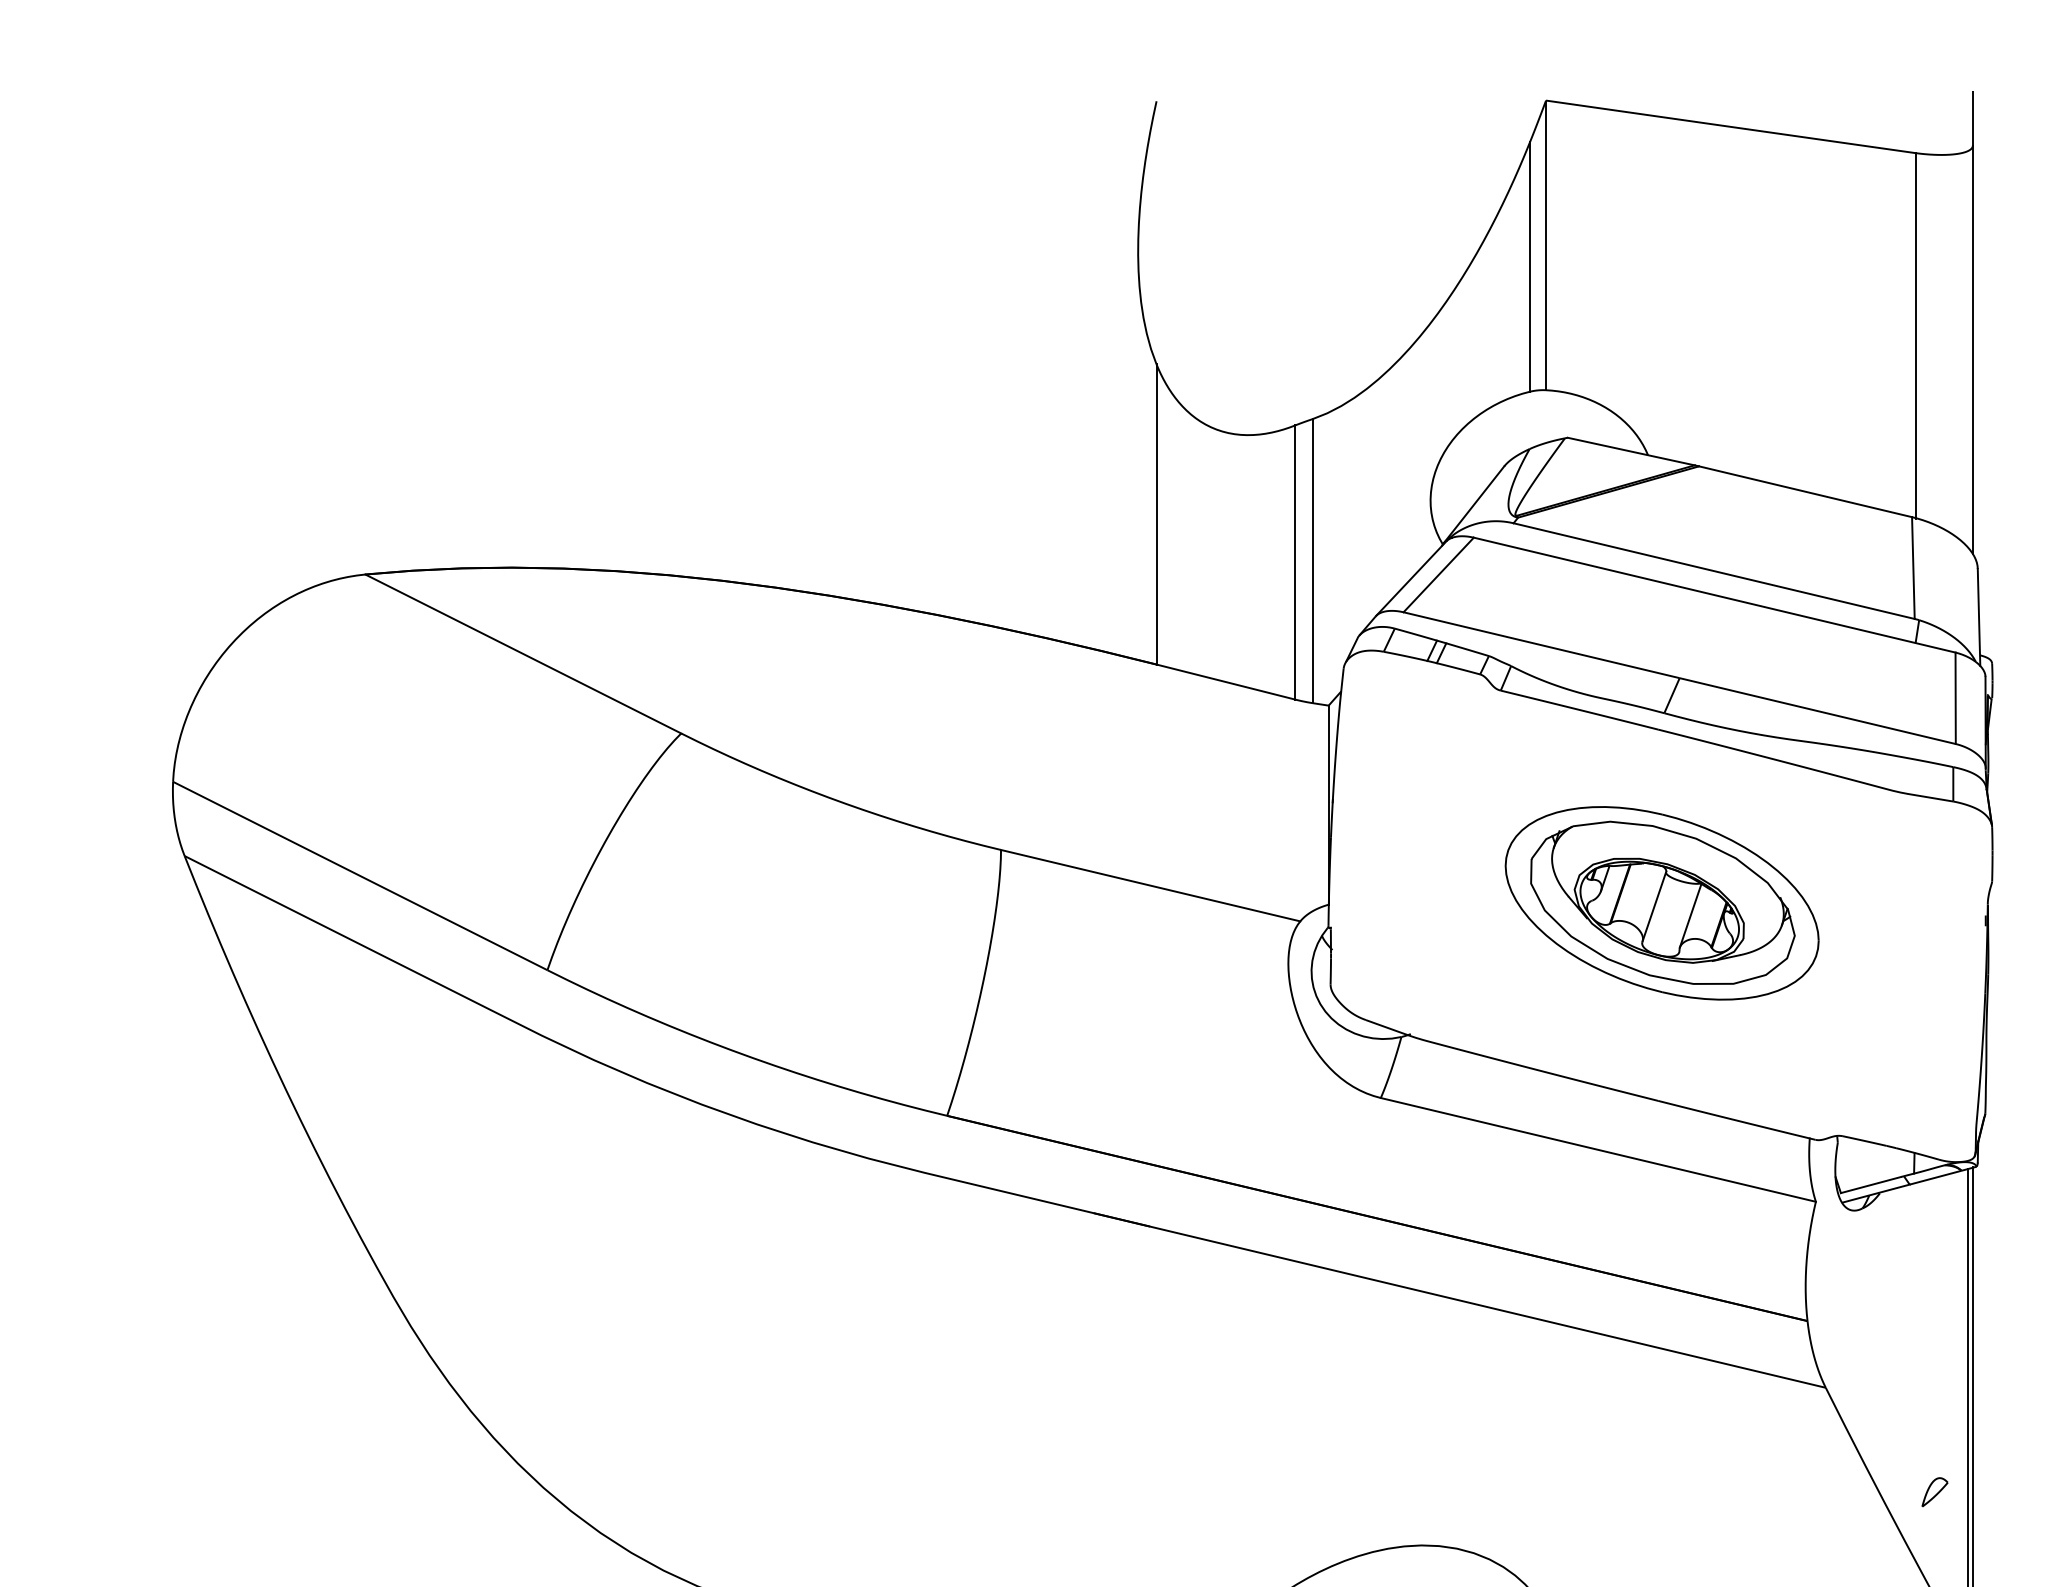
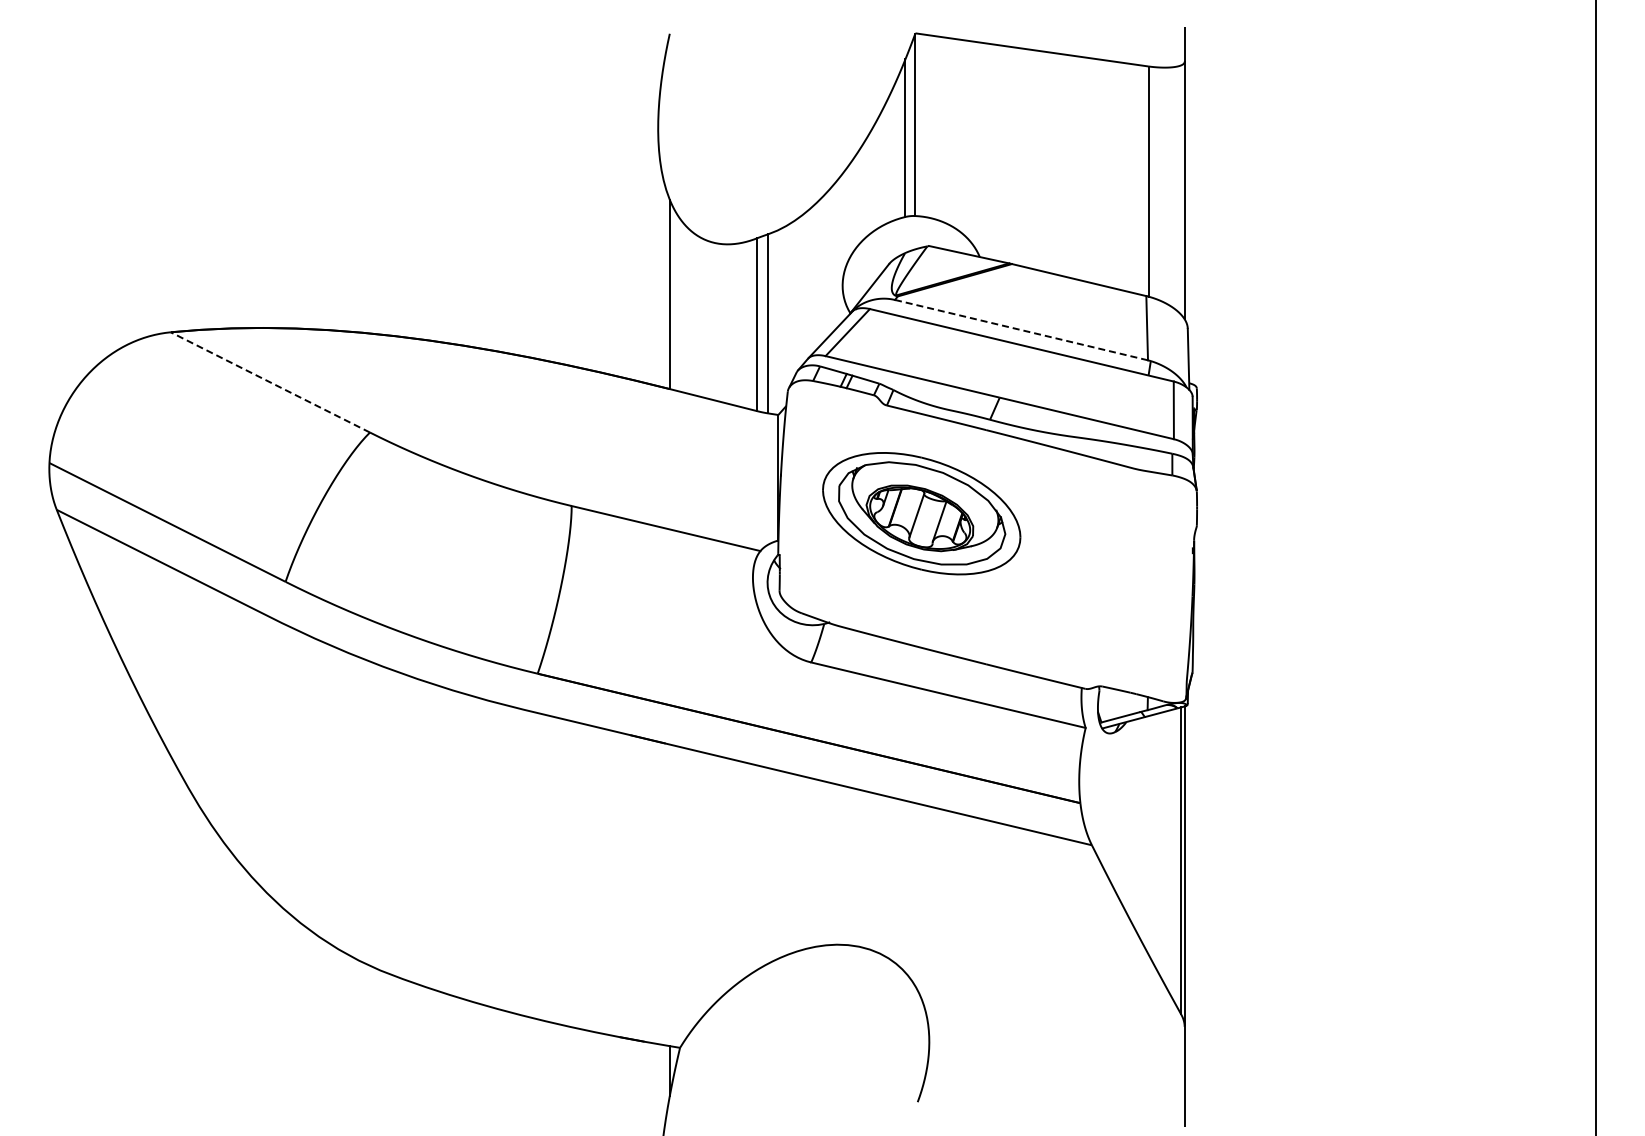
line: (1715, 571) -> (1022, 330), solid -> dashed
line: (523, 654) -> (270, 382), solid -> dashed
part: (1661, 903) -> (921, 513), moved
part: (1934, 1491) -> (1160, 910), removed

